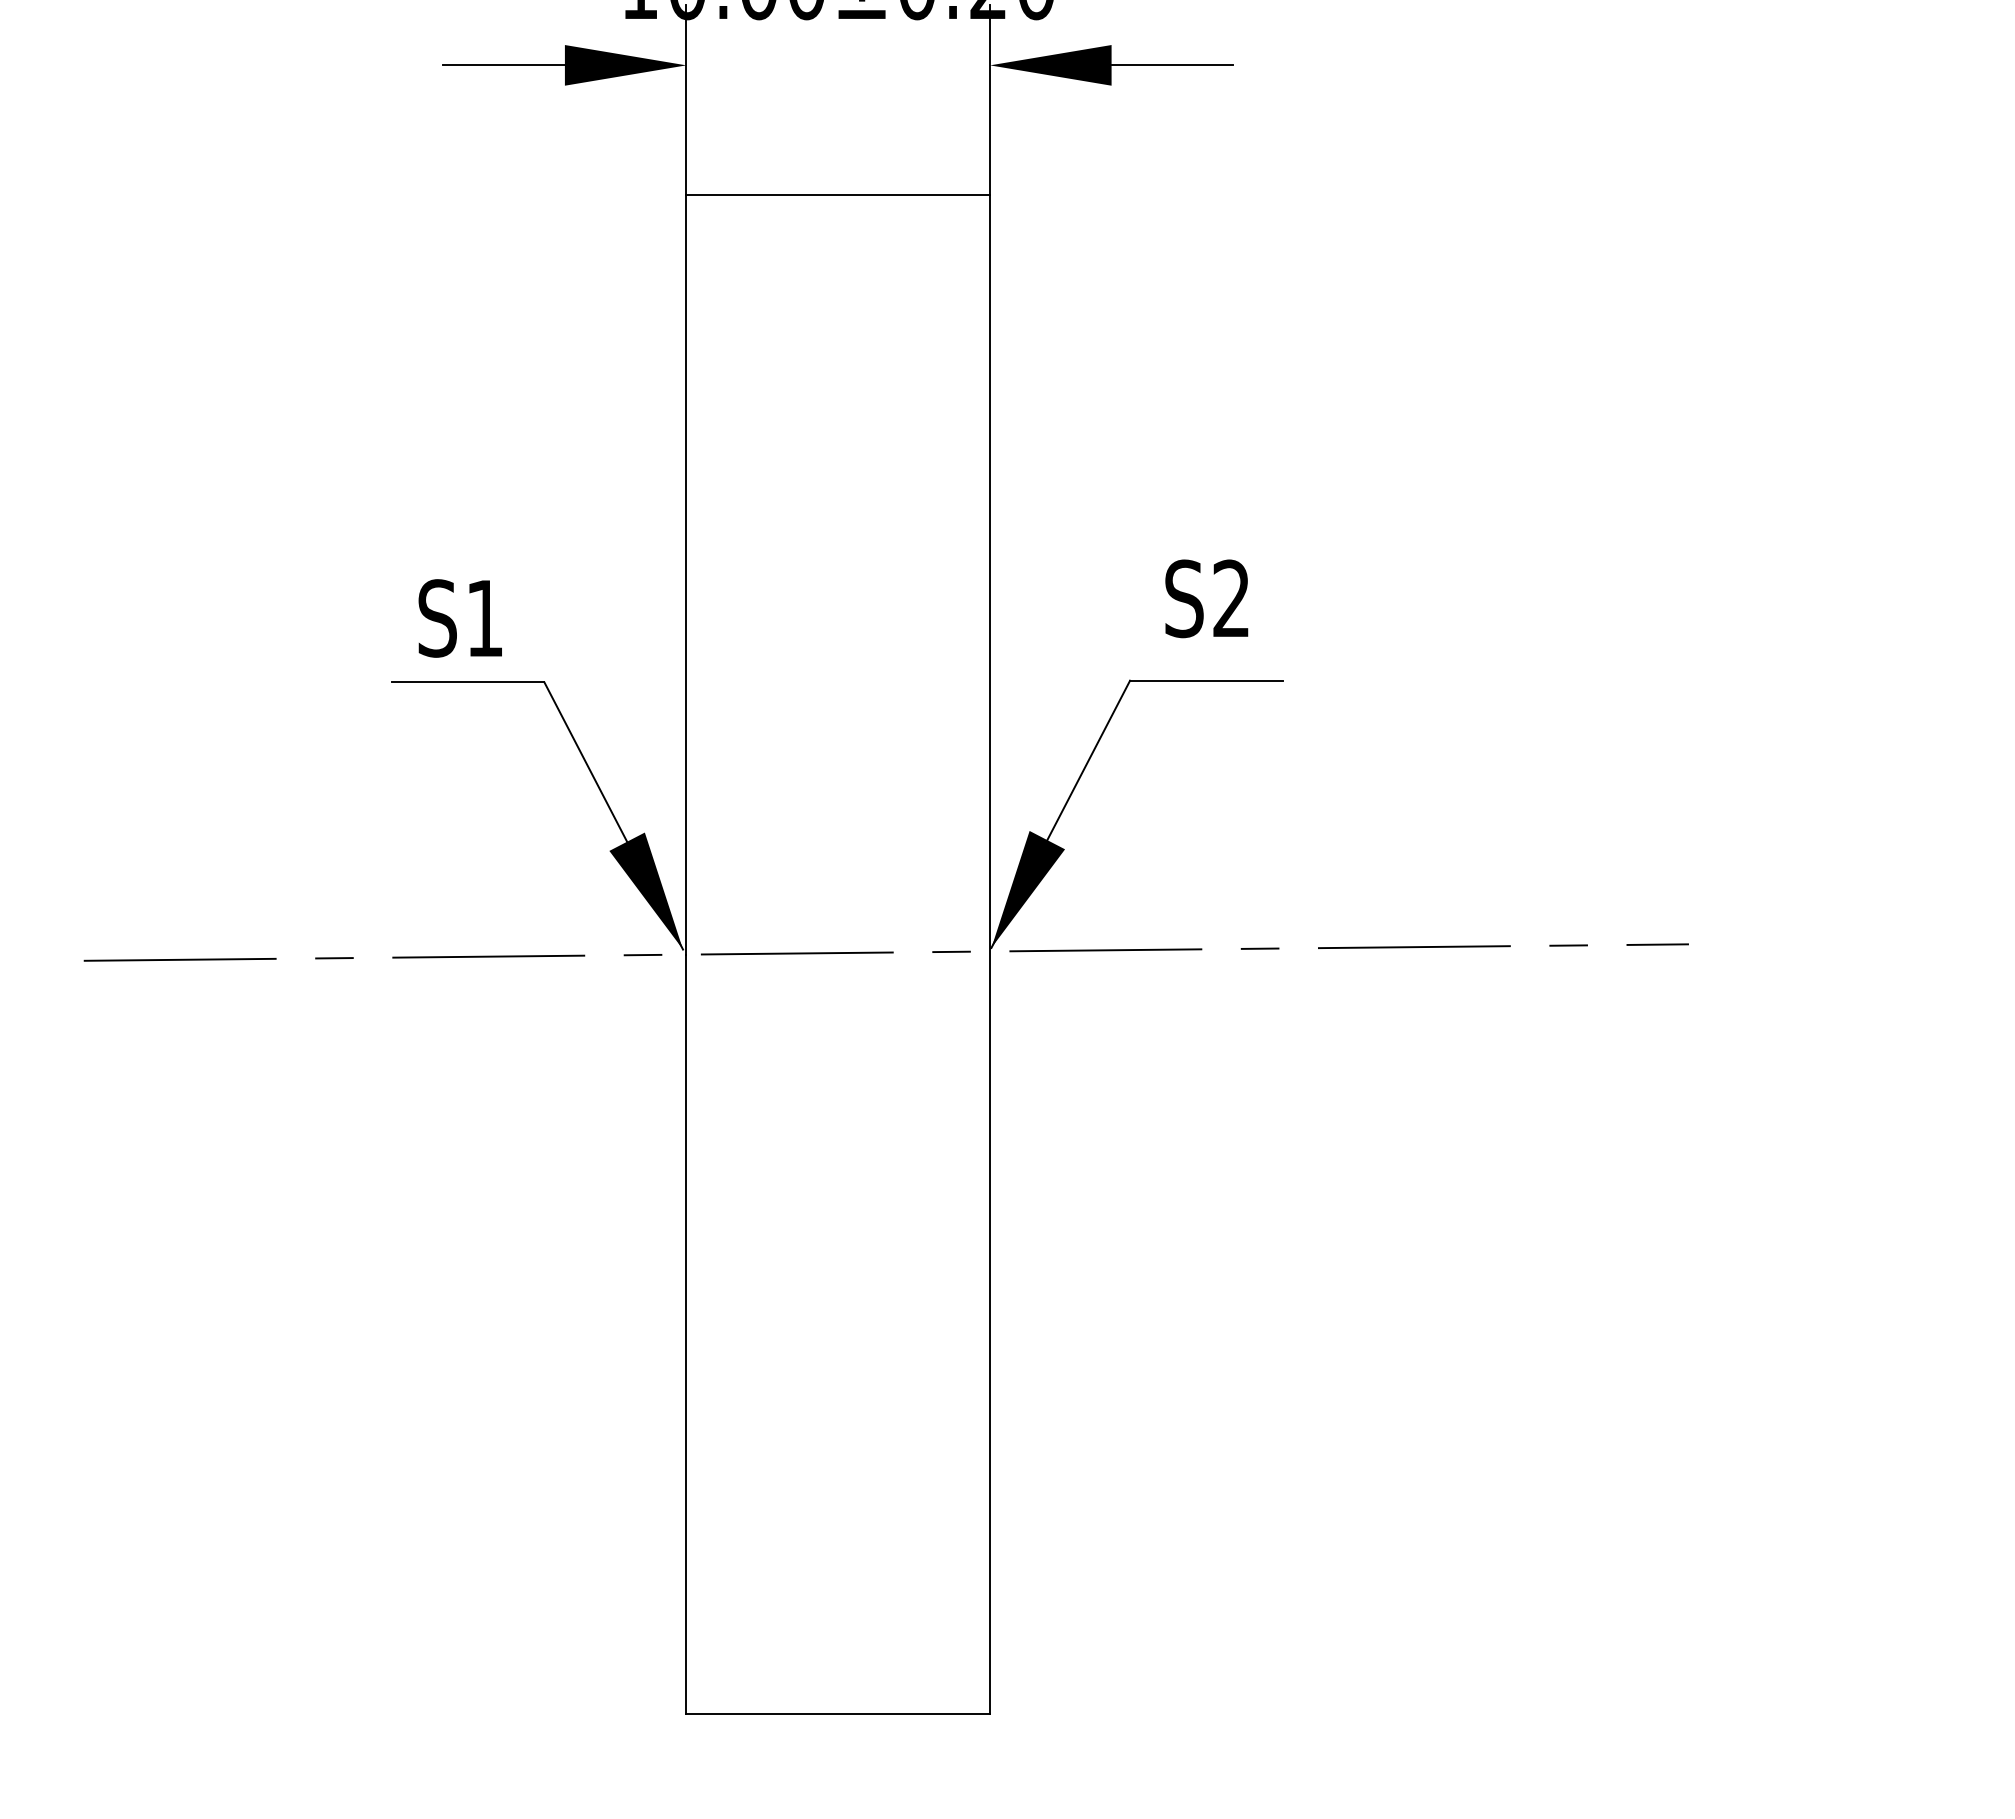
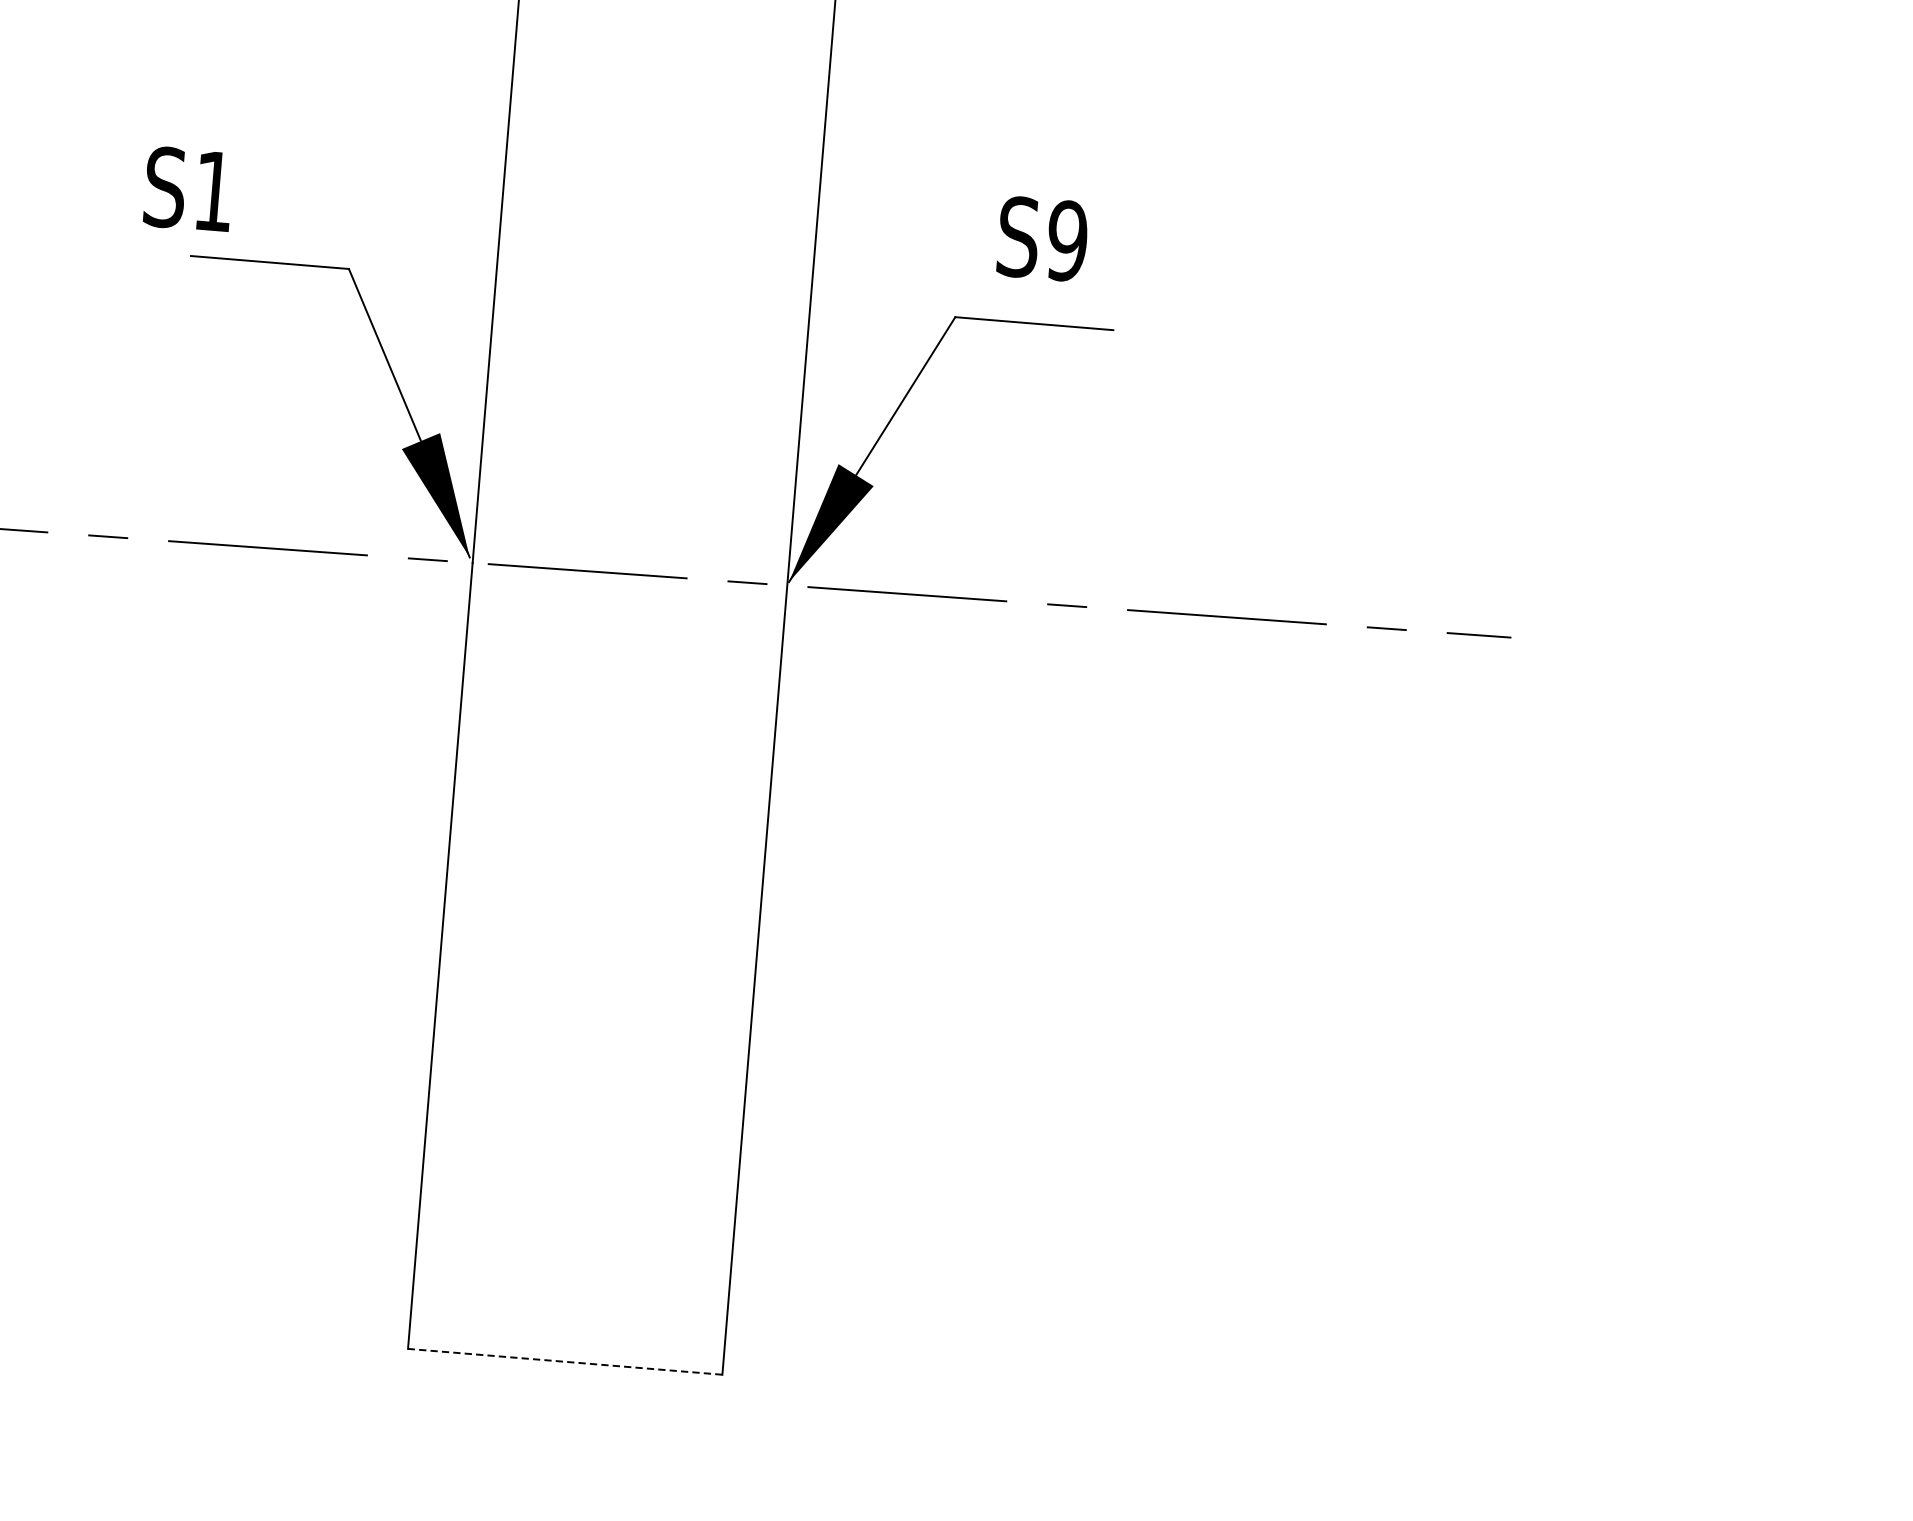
text: (1231, 598) -> (1067, 240), S2 -> S9
text: (459, 618) -> (187, 189), moved
line: (838, 1713) -> (565, 1361), solid -> dashed

